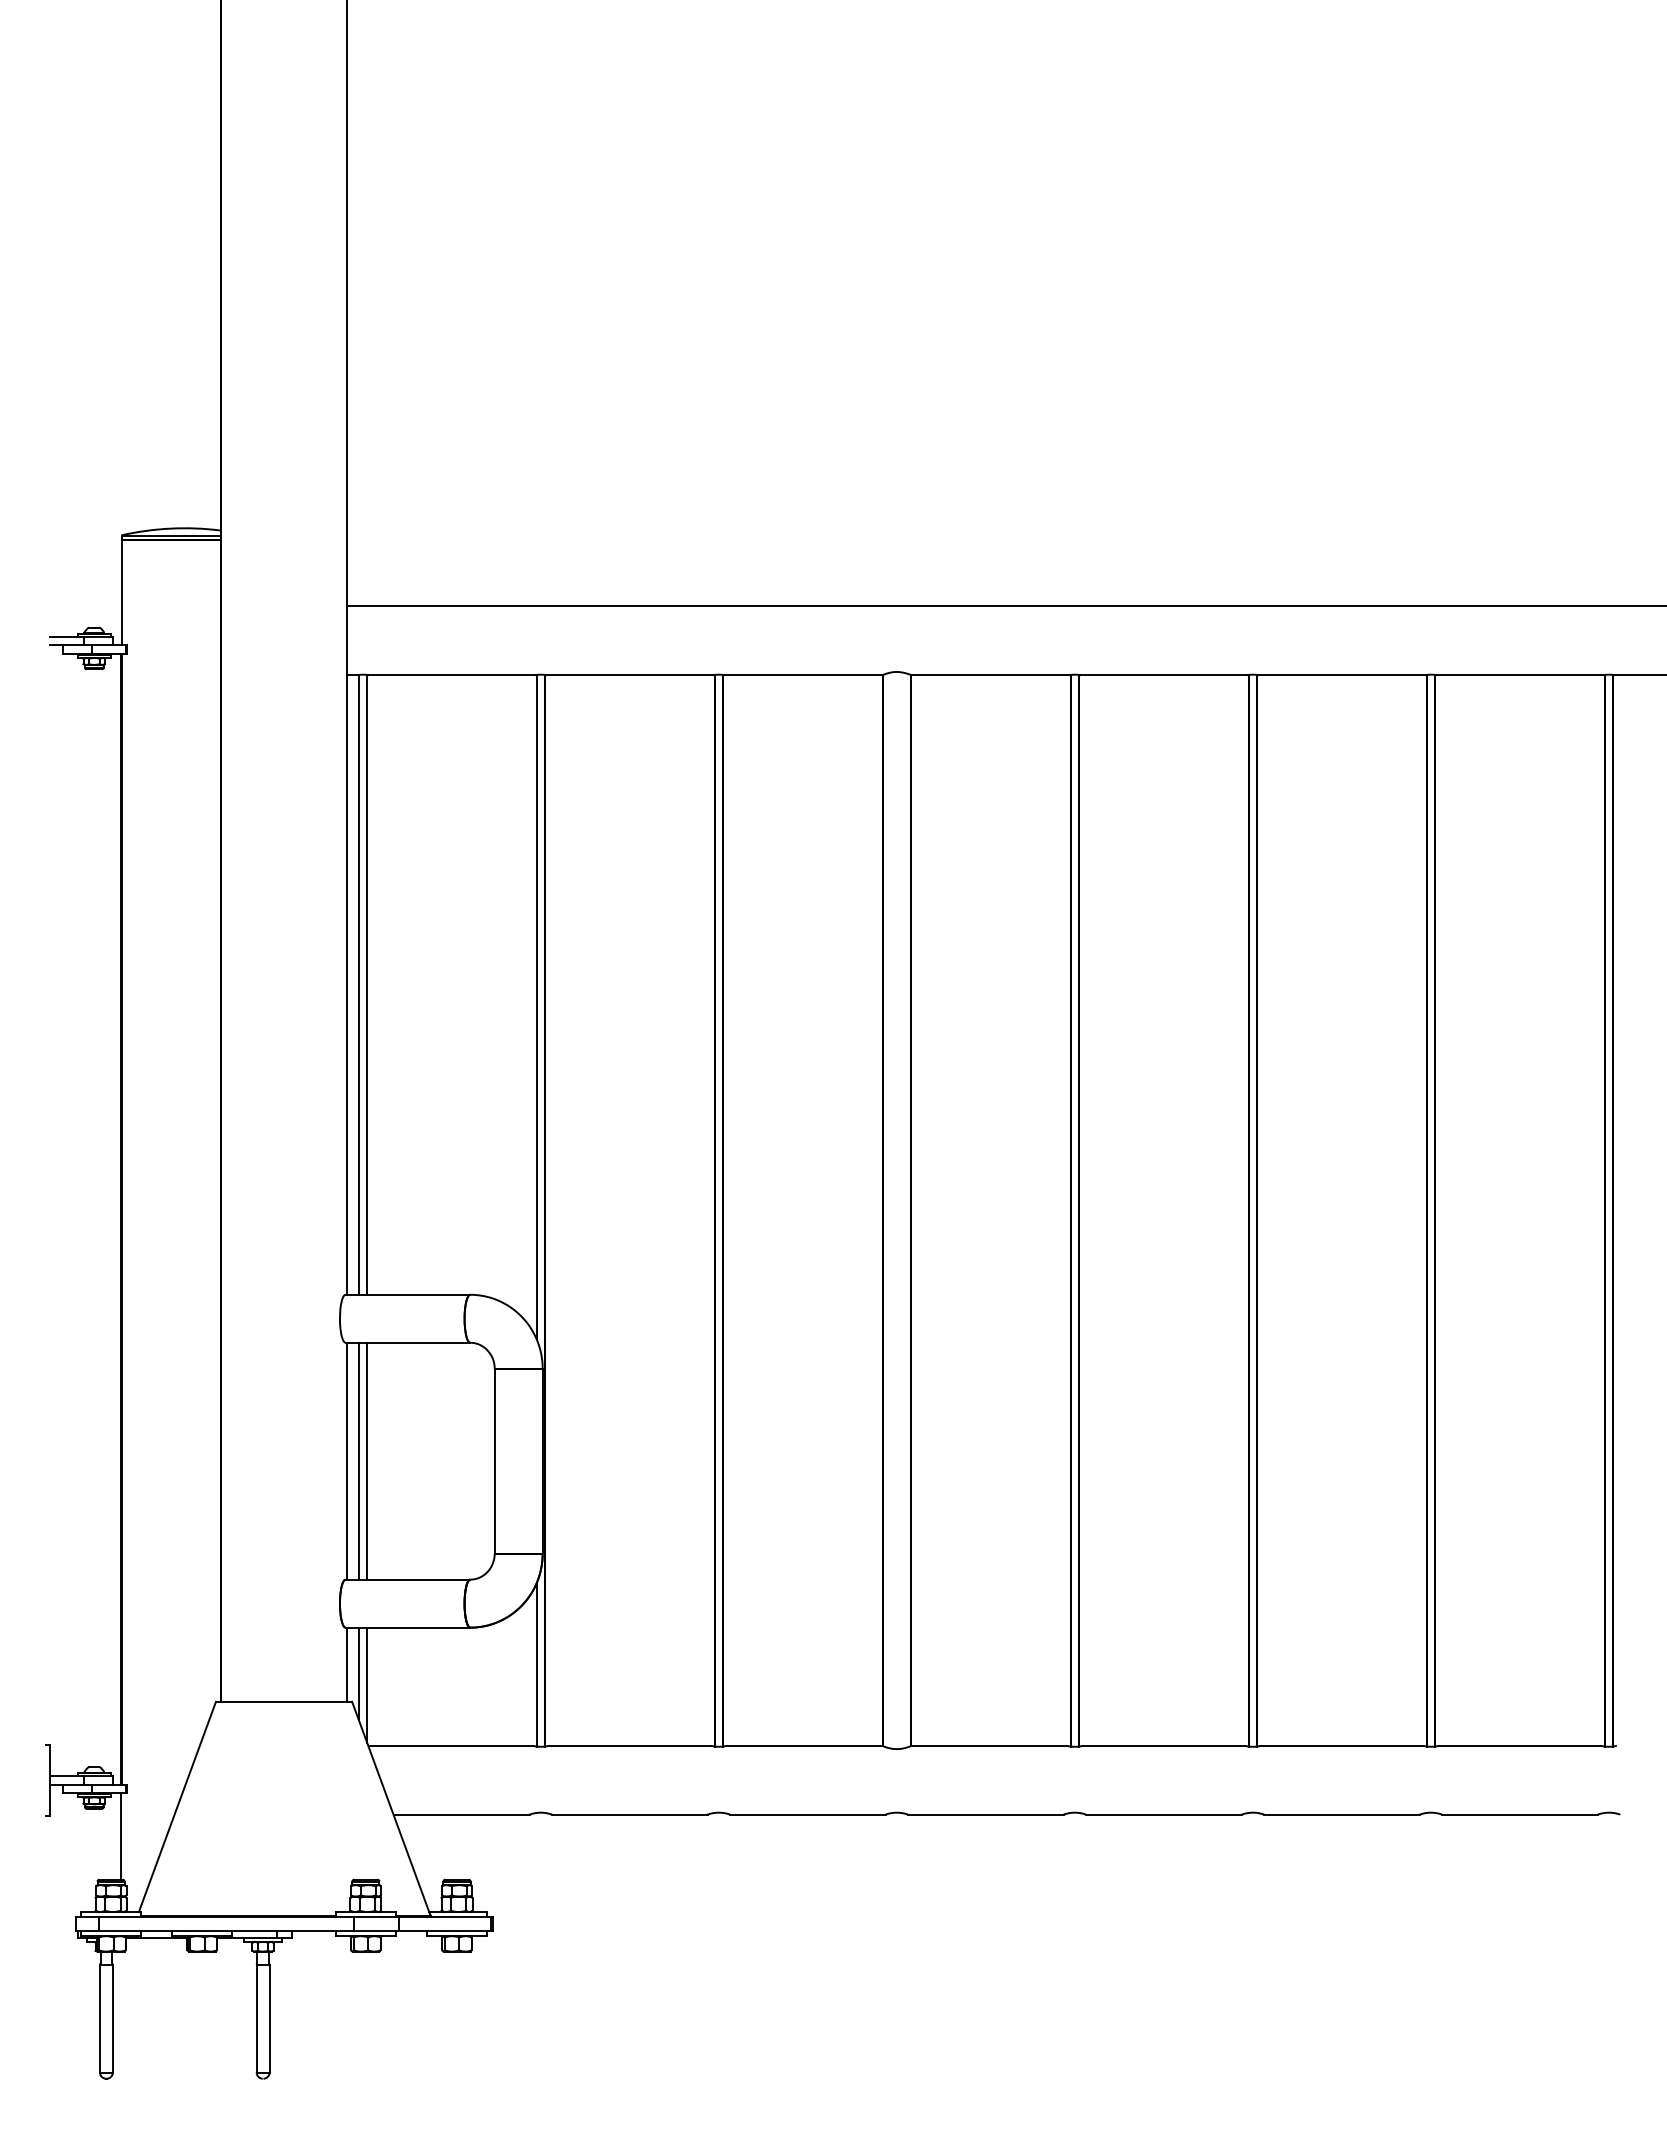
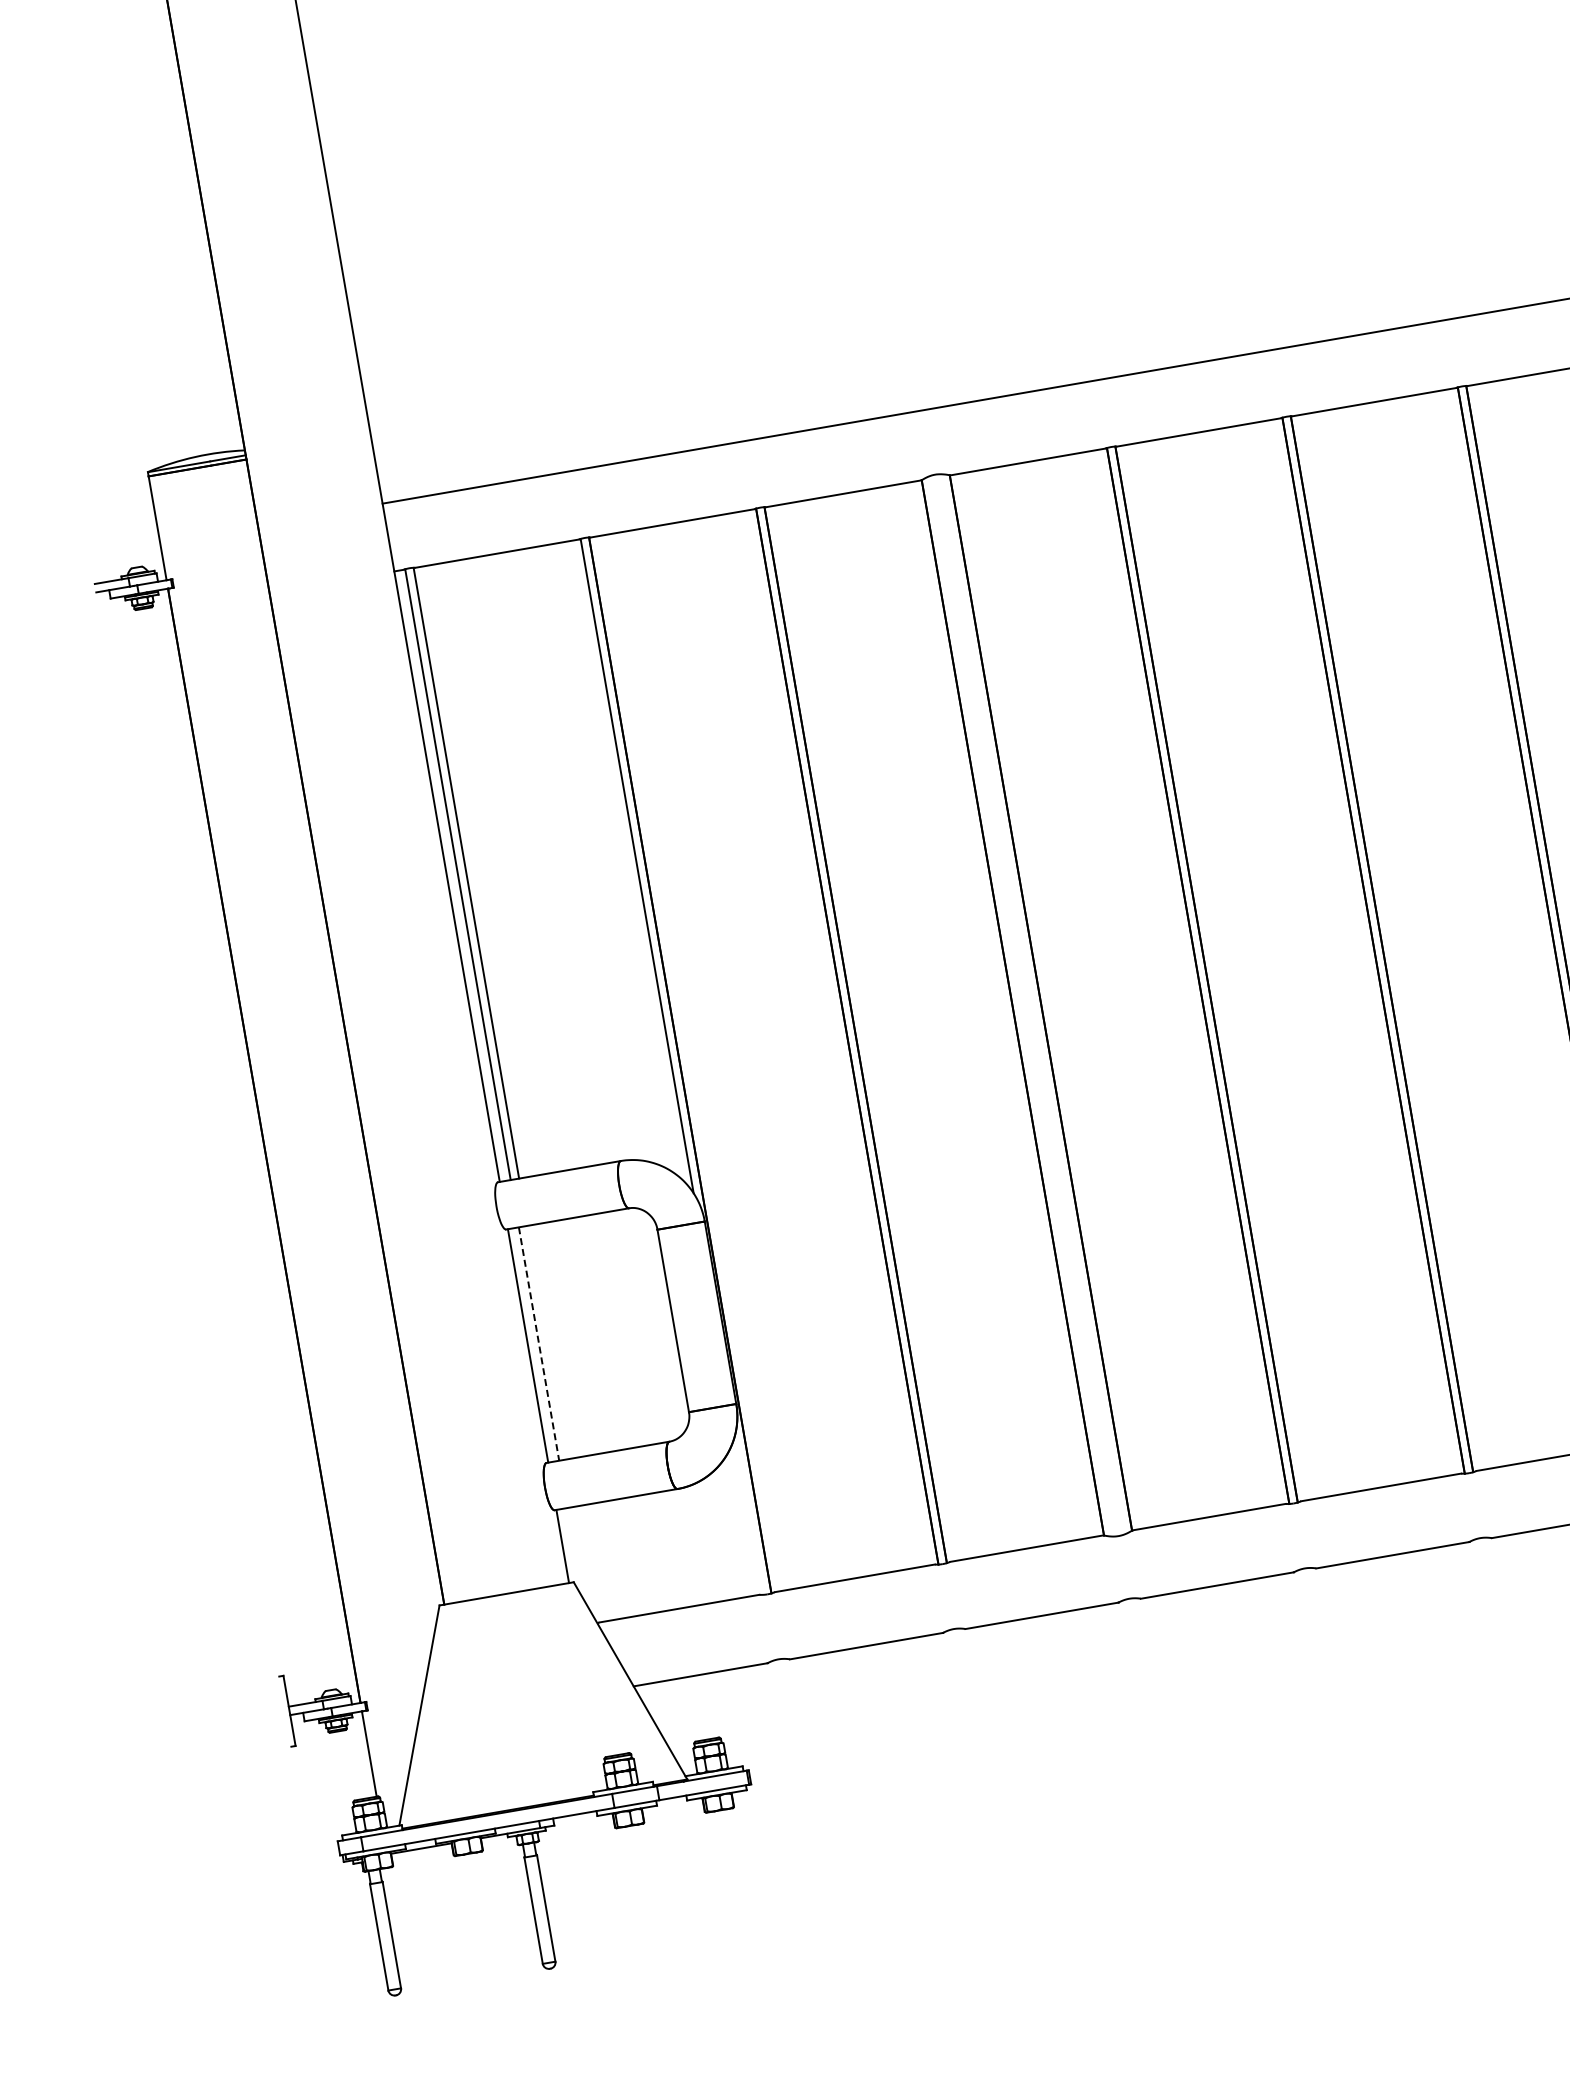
line: (367, 1460) -> (547, 1341), removed
line: (358, 1461) -> (539, 1344), solid -> dashed
line: (536, 1664) -> (749, 1514), removed
line: (358, 1673) -> (575, 1553), removed
line: (367, 1684) -> (585, 1562), removed

